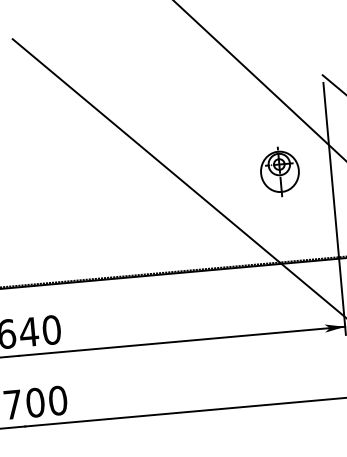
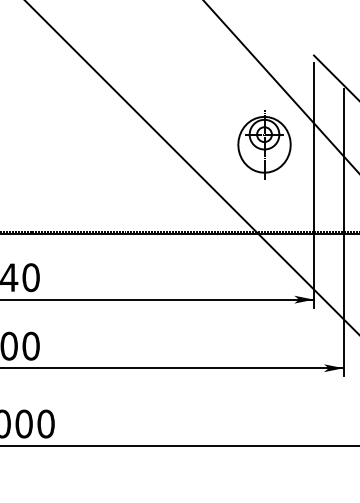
part: (279, 171) -> (264, 144), size x1.43

